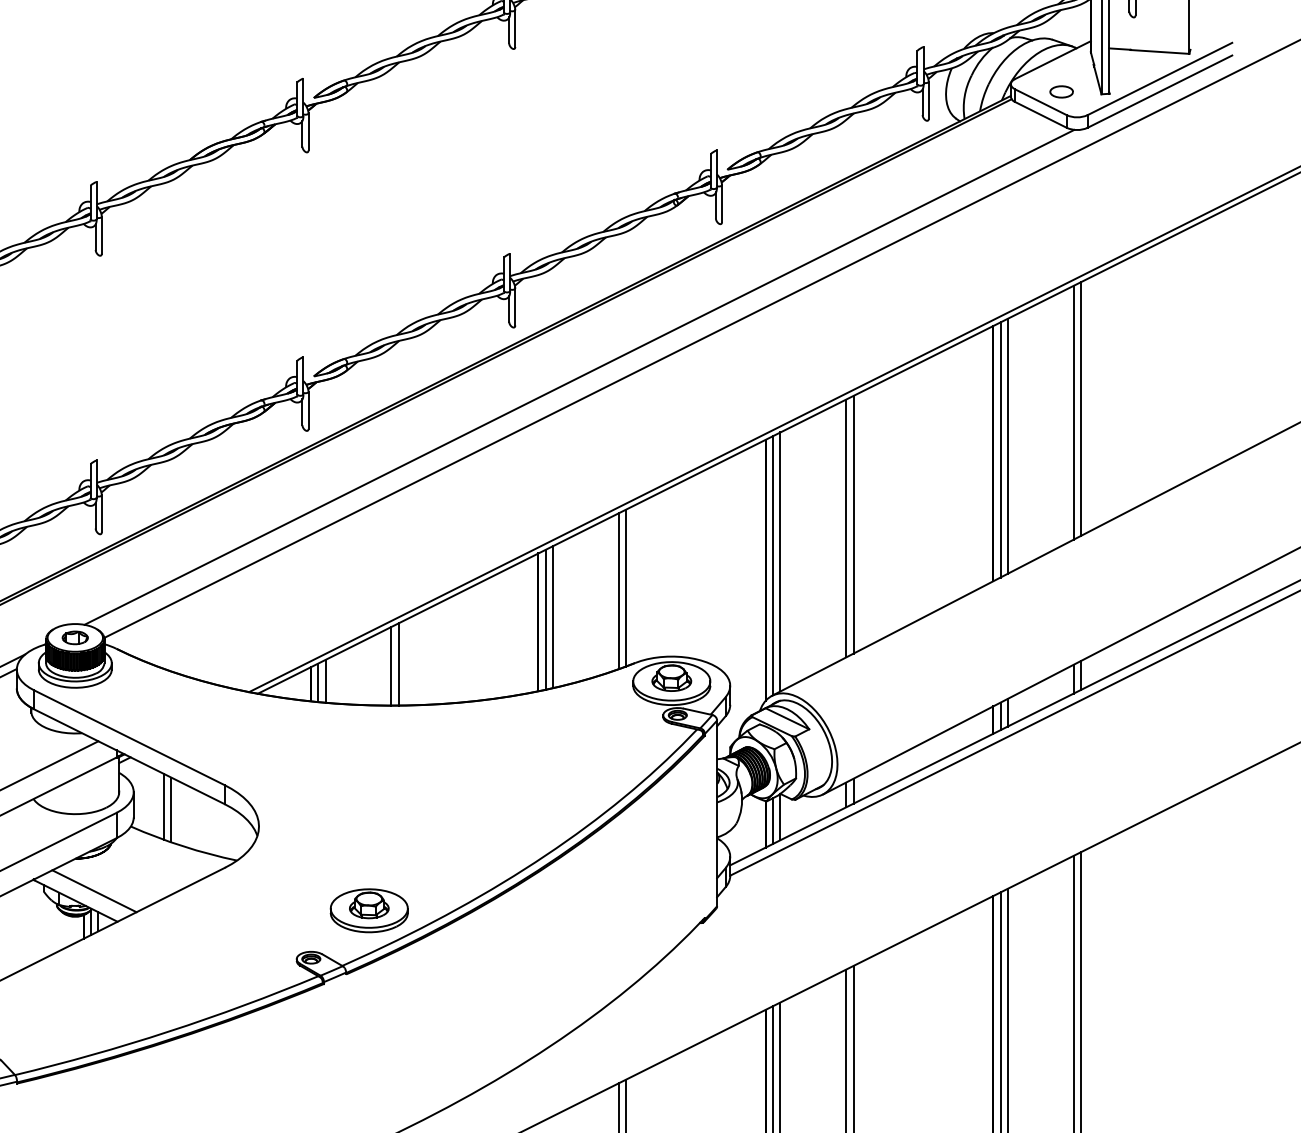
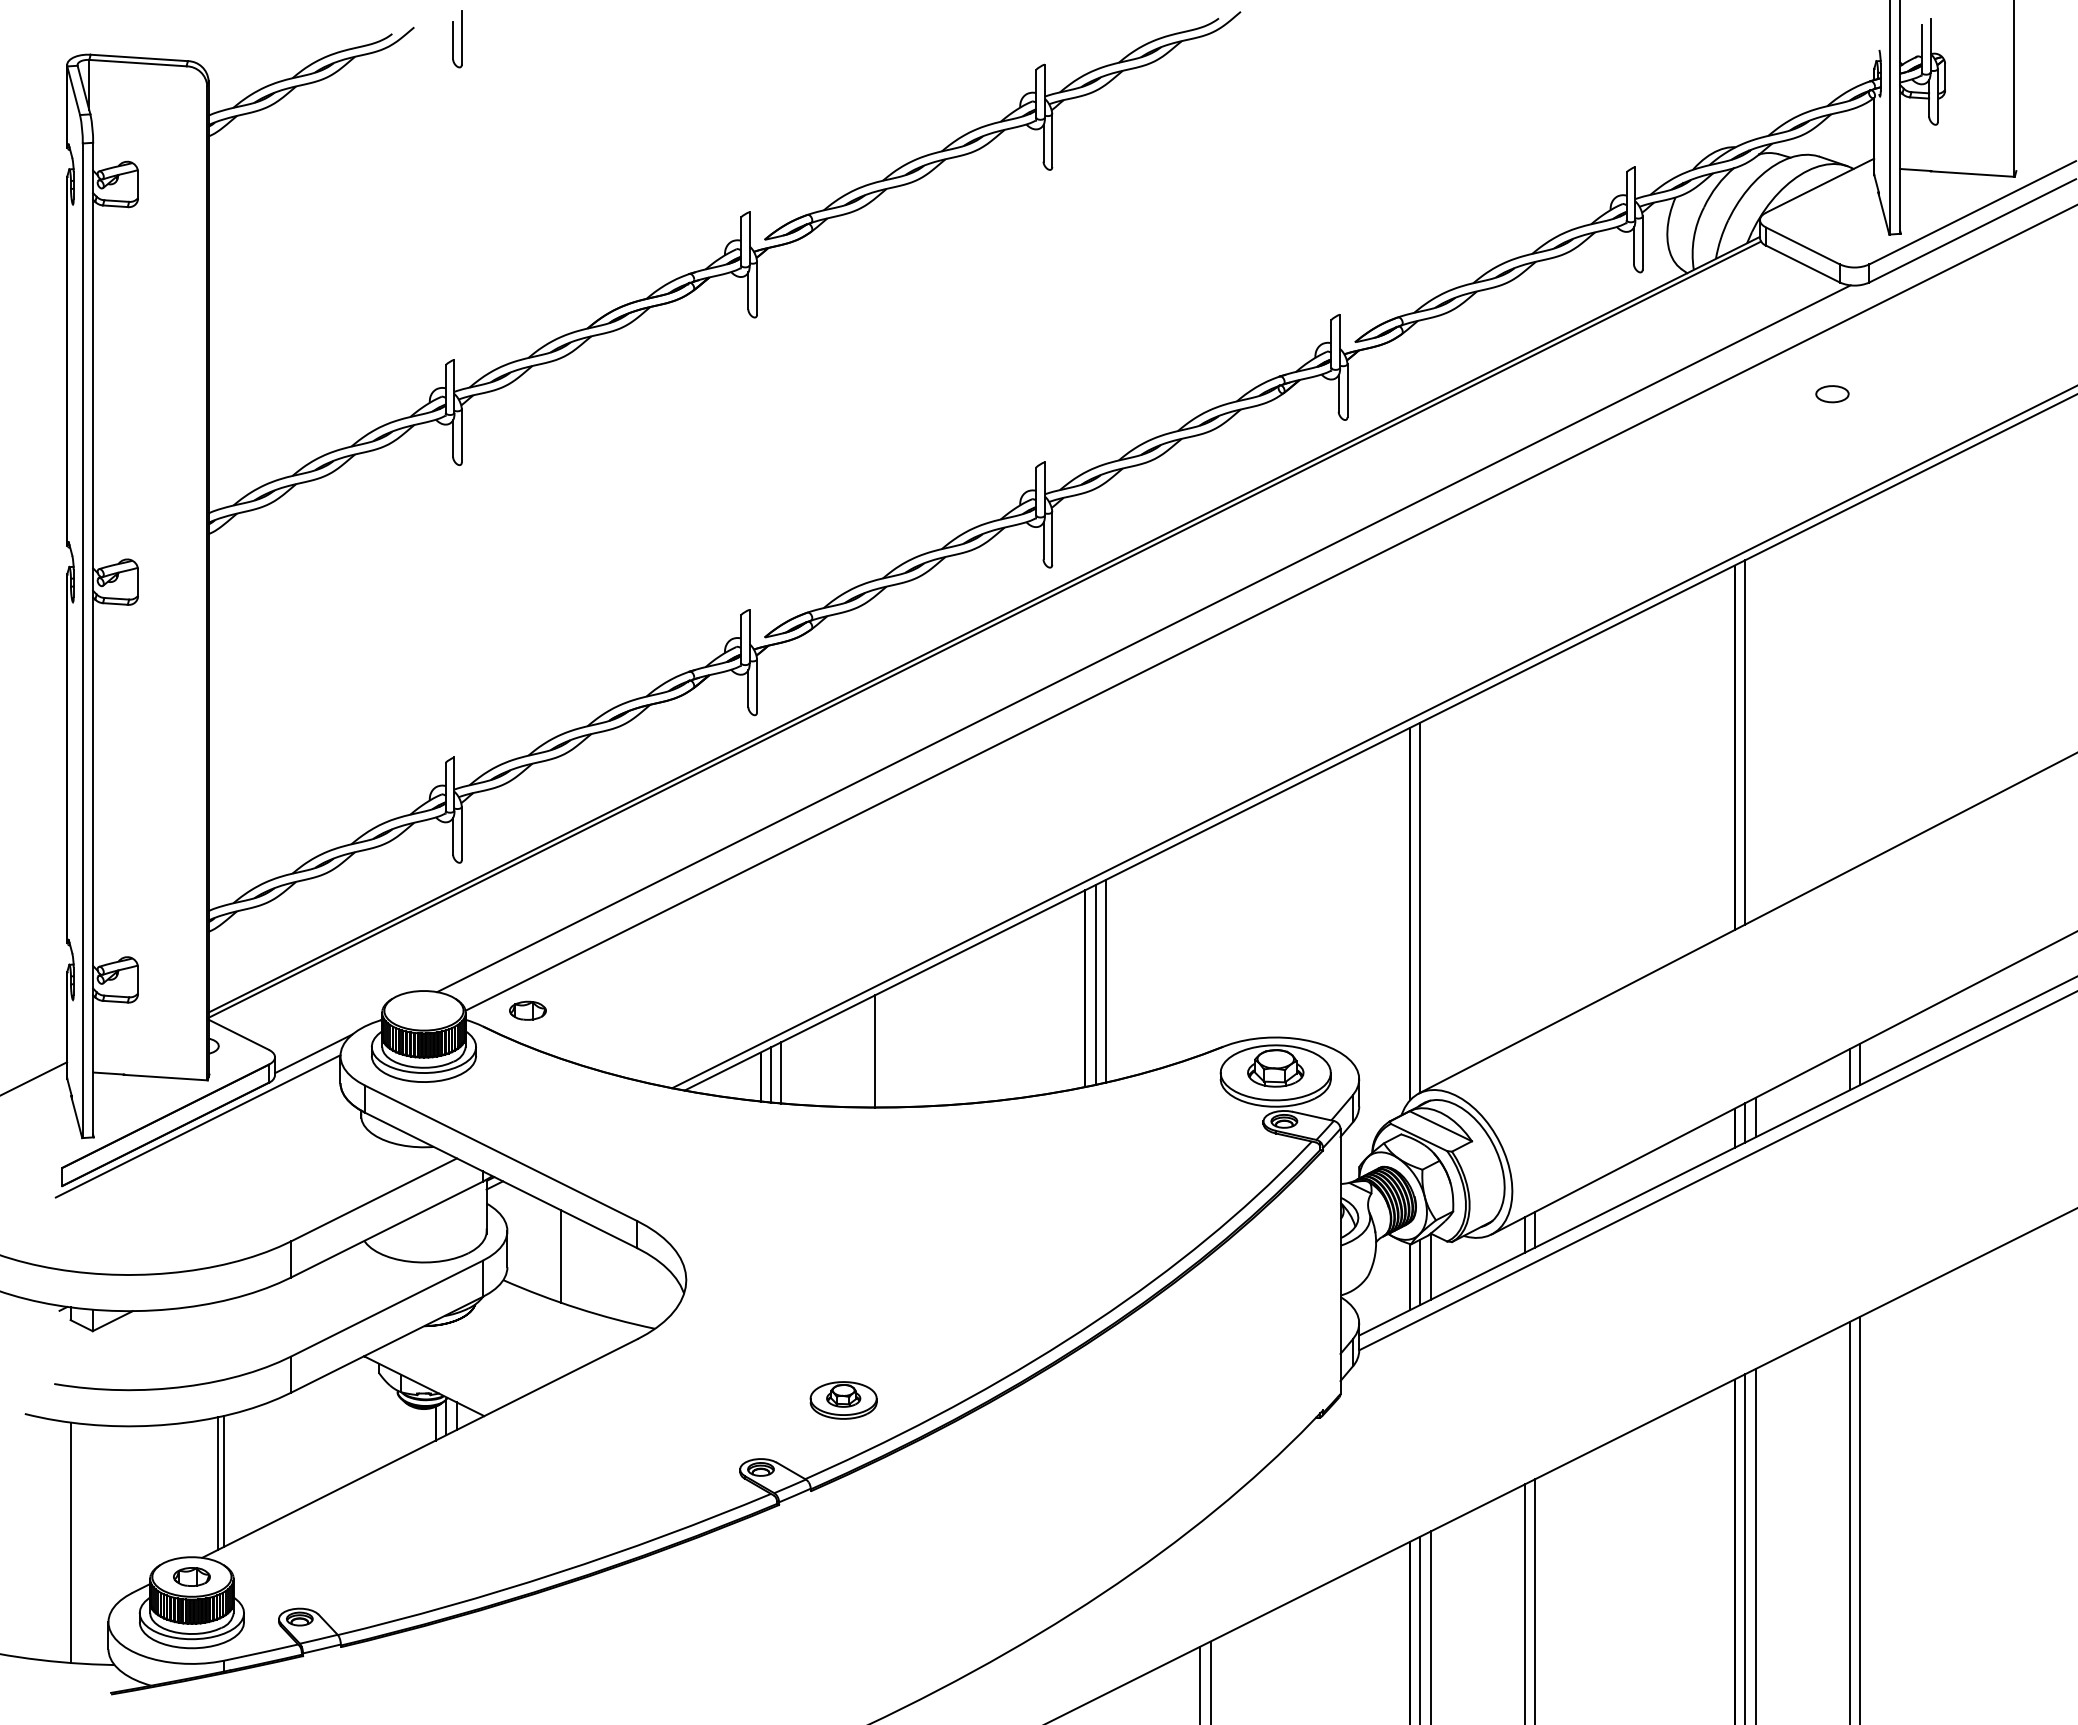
part: (1061, 92) -> (1832, 394), moved
line: (1080, 408) -> (1859, 683), removed
line: (1073, 412) -> (1849, 689), removed
line: (1007, 446) -> (1755, 737), removed
line: (853, 524) -> (1535, 849), removed
line: (846, 528) -> (1524, 854), removed
line: (780, 562) -> (1430, 902), removed
line: (626, 587) -> (1210, 939), removed
line: (619, 590) -> (1200, 943), removed
part: (74, 637) -> (527, 1010), moved
line: (398, 664) -> (885, 1048), removed
line: (163, 807) -> (550, 1252), removed
line: (94, 891) -> (451, 1372), removed
part: (369, 910) -> (843, 1400), size x0.6

